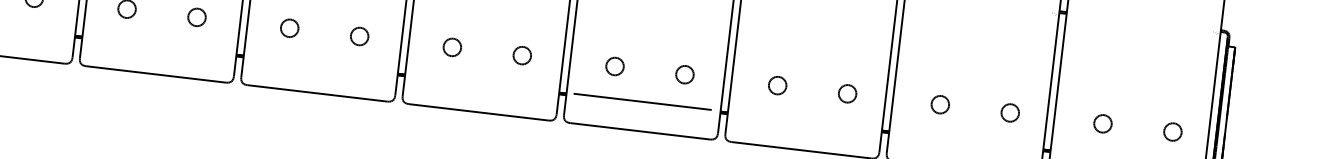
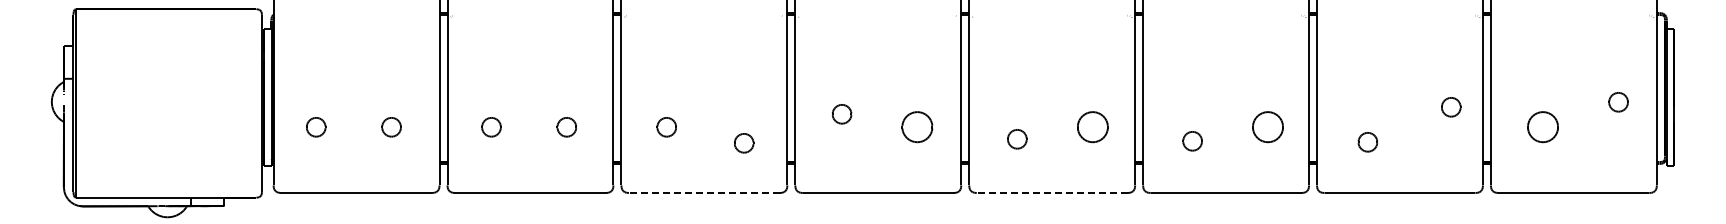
part: (359, 36) -> (744, 143), moved
part: (451, 47) -> (841, 114), moved
part: (522, 55) -> (917, 127), size x1.6
part: (615, 66) -> (1017, 139), moved
part: (684, 74) -> (1092, 127), size x1.6
part: (777, 85) -> (1192, 141), moved
line: (316, 93) -> (703, 193), solid -> dashed
part: (847, 93) -> (1267, 127), size x1.6
line: (643, 101) -> (1051, 160), removed
part: (939, 104) -> (1367, 142), moved
part: (1010, 113) -> (1451, 107), moved
part: (1103, 124) -> (1543, 127), size x1.6
line: (639, 131) -> (1051, 193), solid -> dashed
part: (1172, 132) -> (1618, 102), moved

